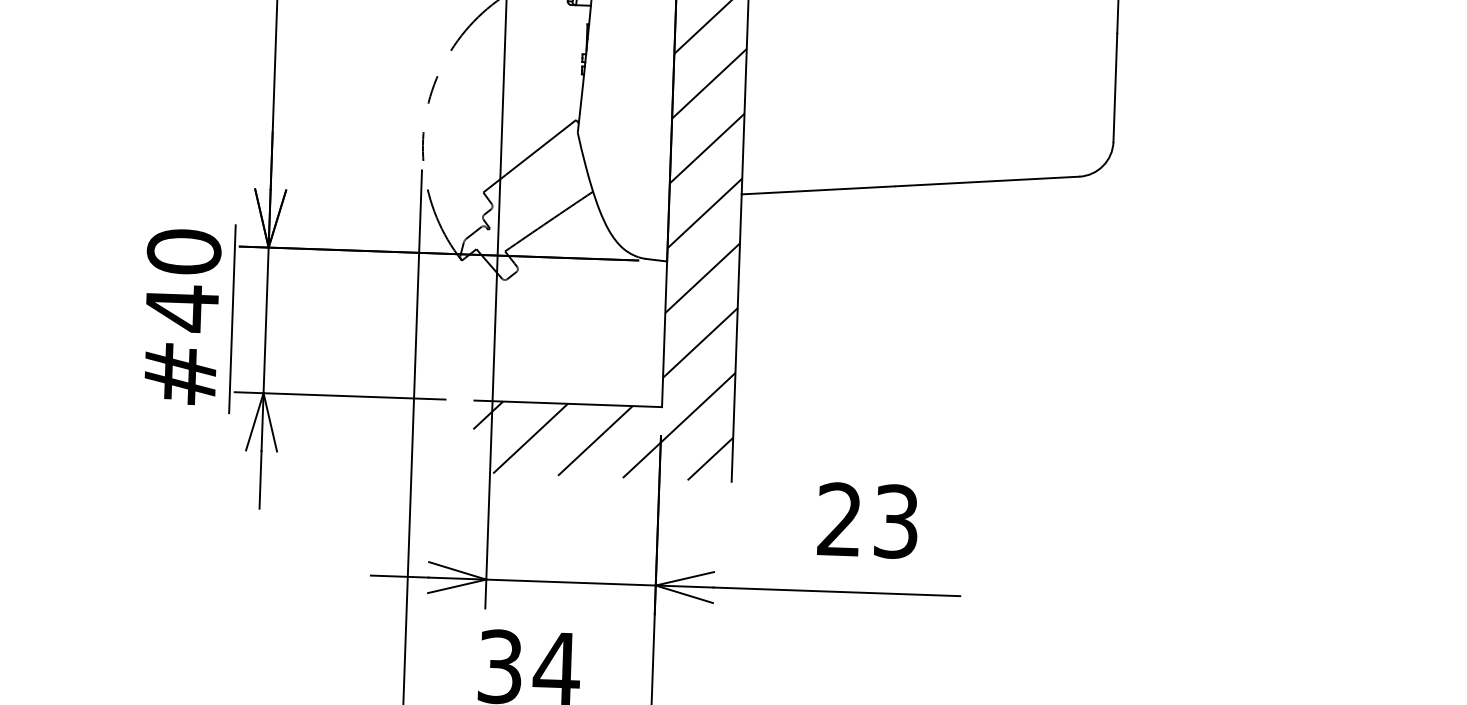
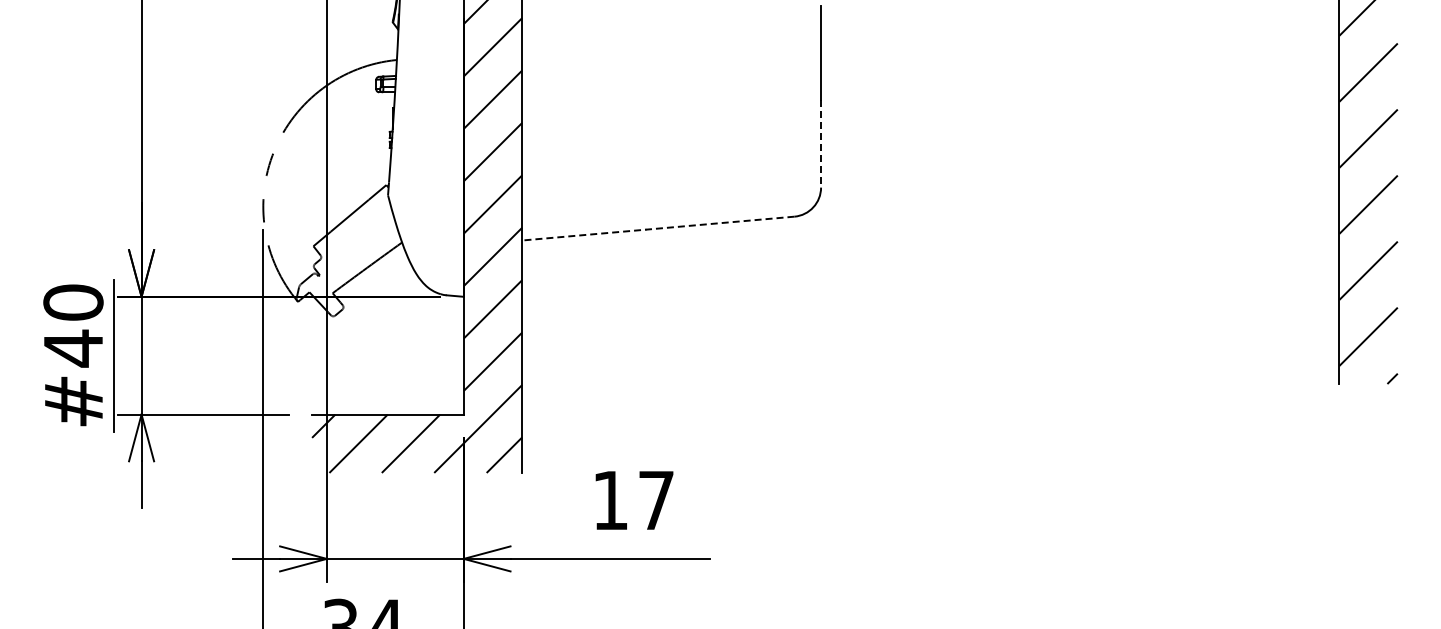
line: (1115, 87) -> (821, 143), solid -> dashed
line: (910, 185) -> (658, 228), solid -> dashed
text: (868, 520) -> (633, 500), 23 -> 17

